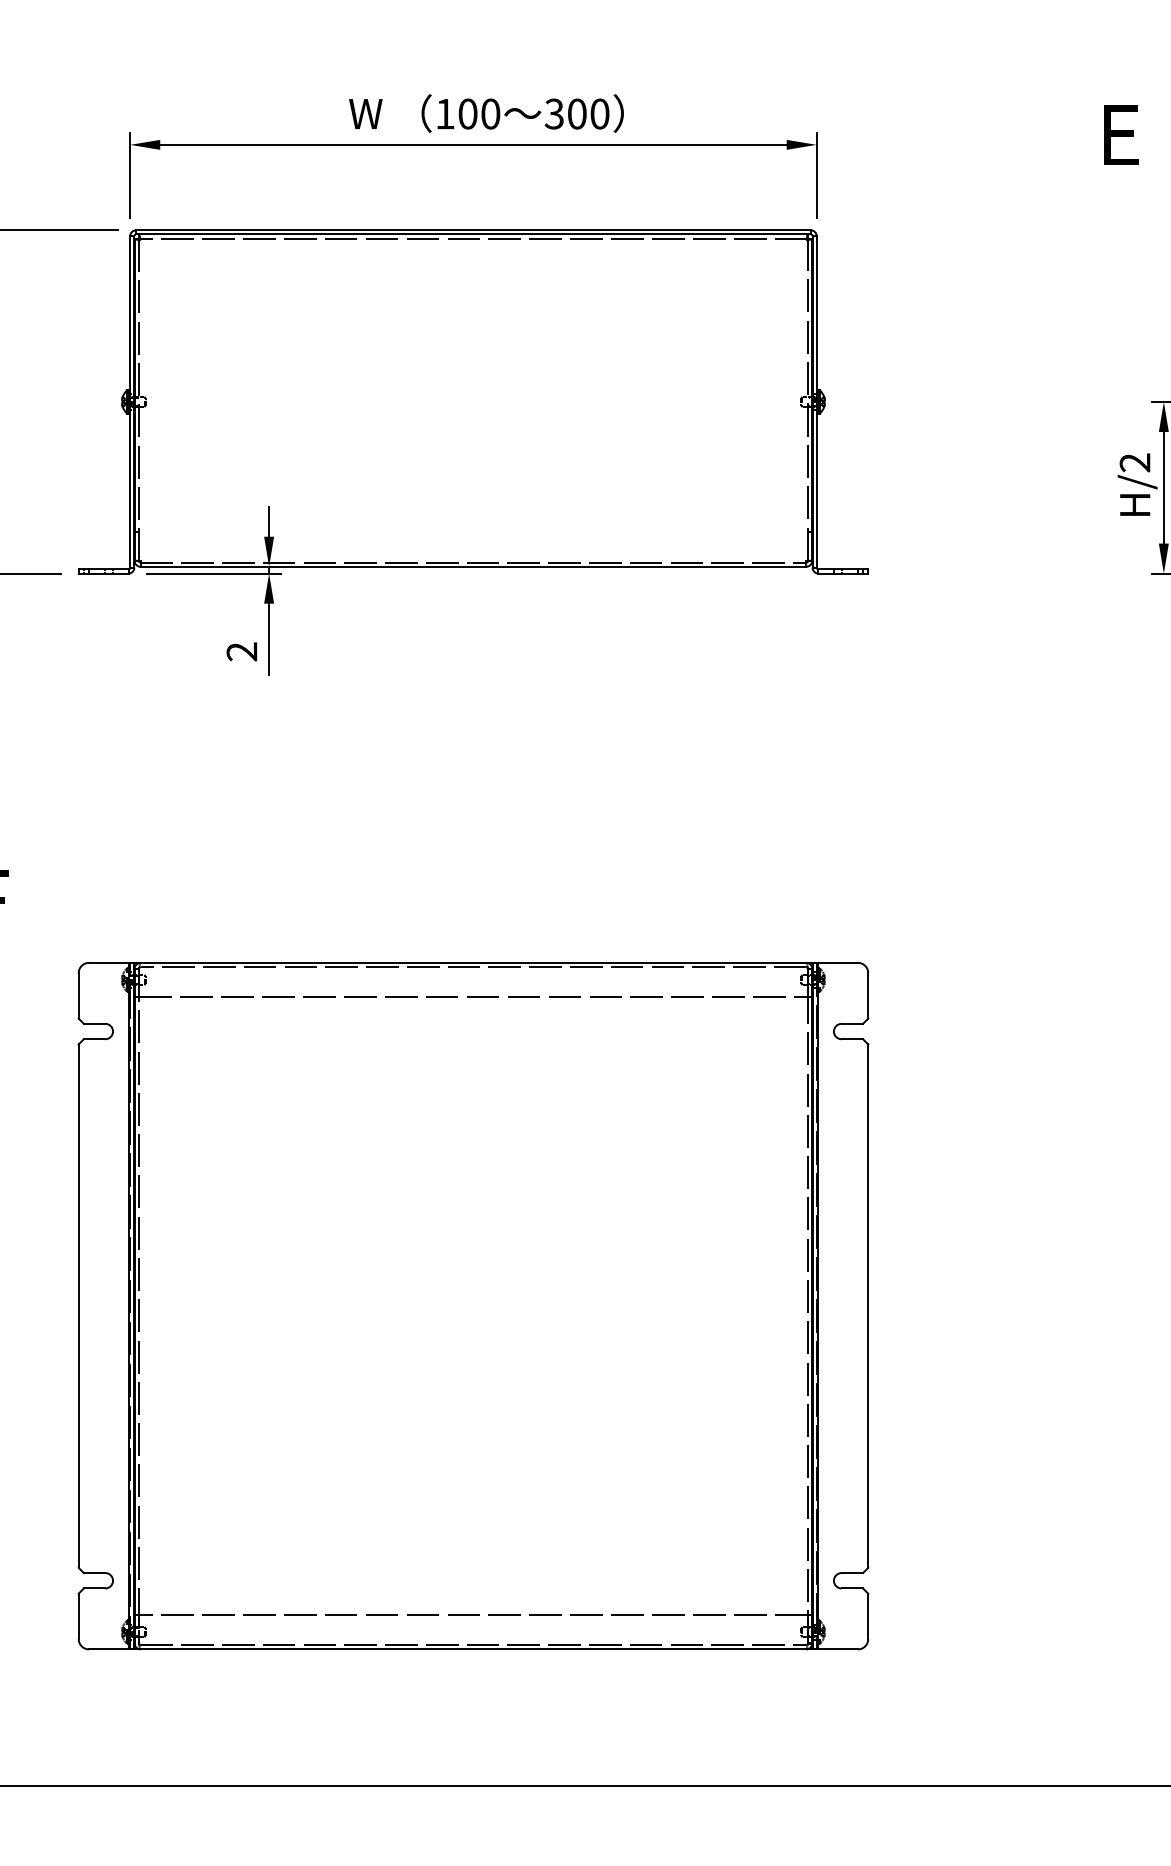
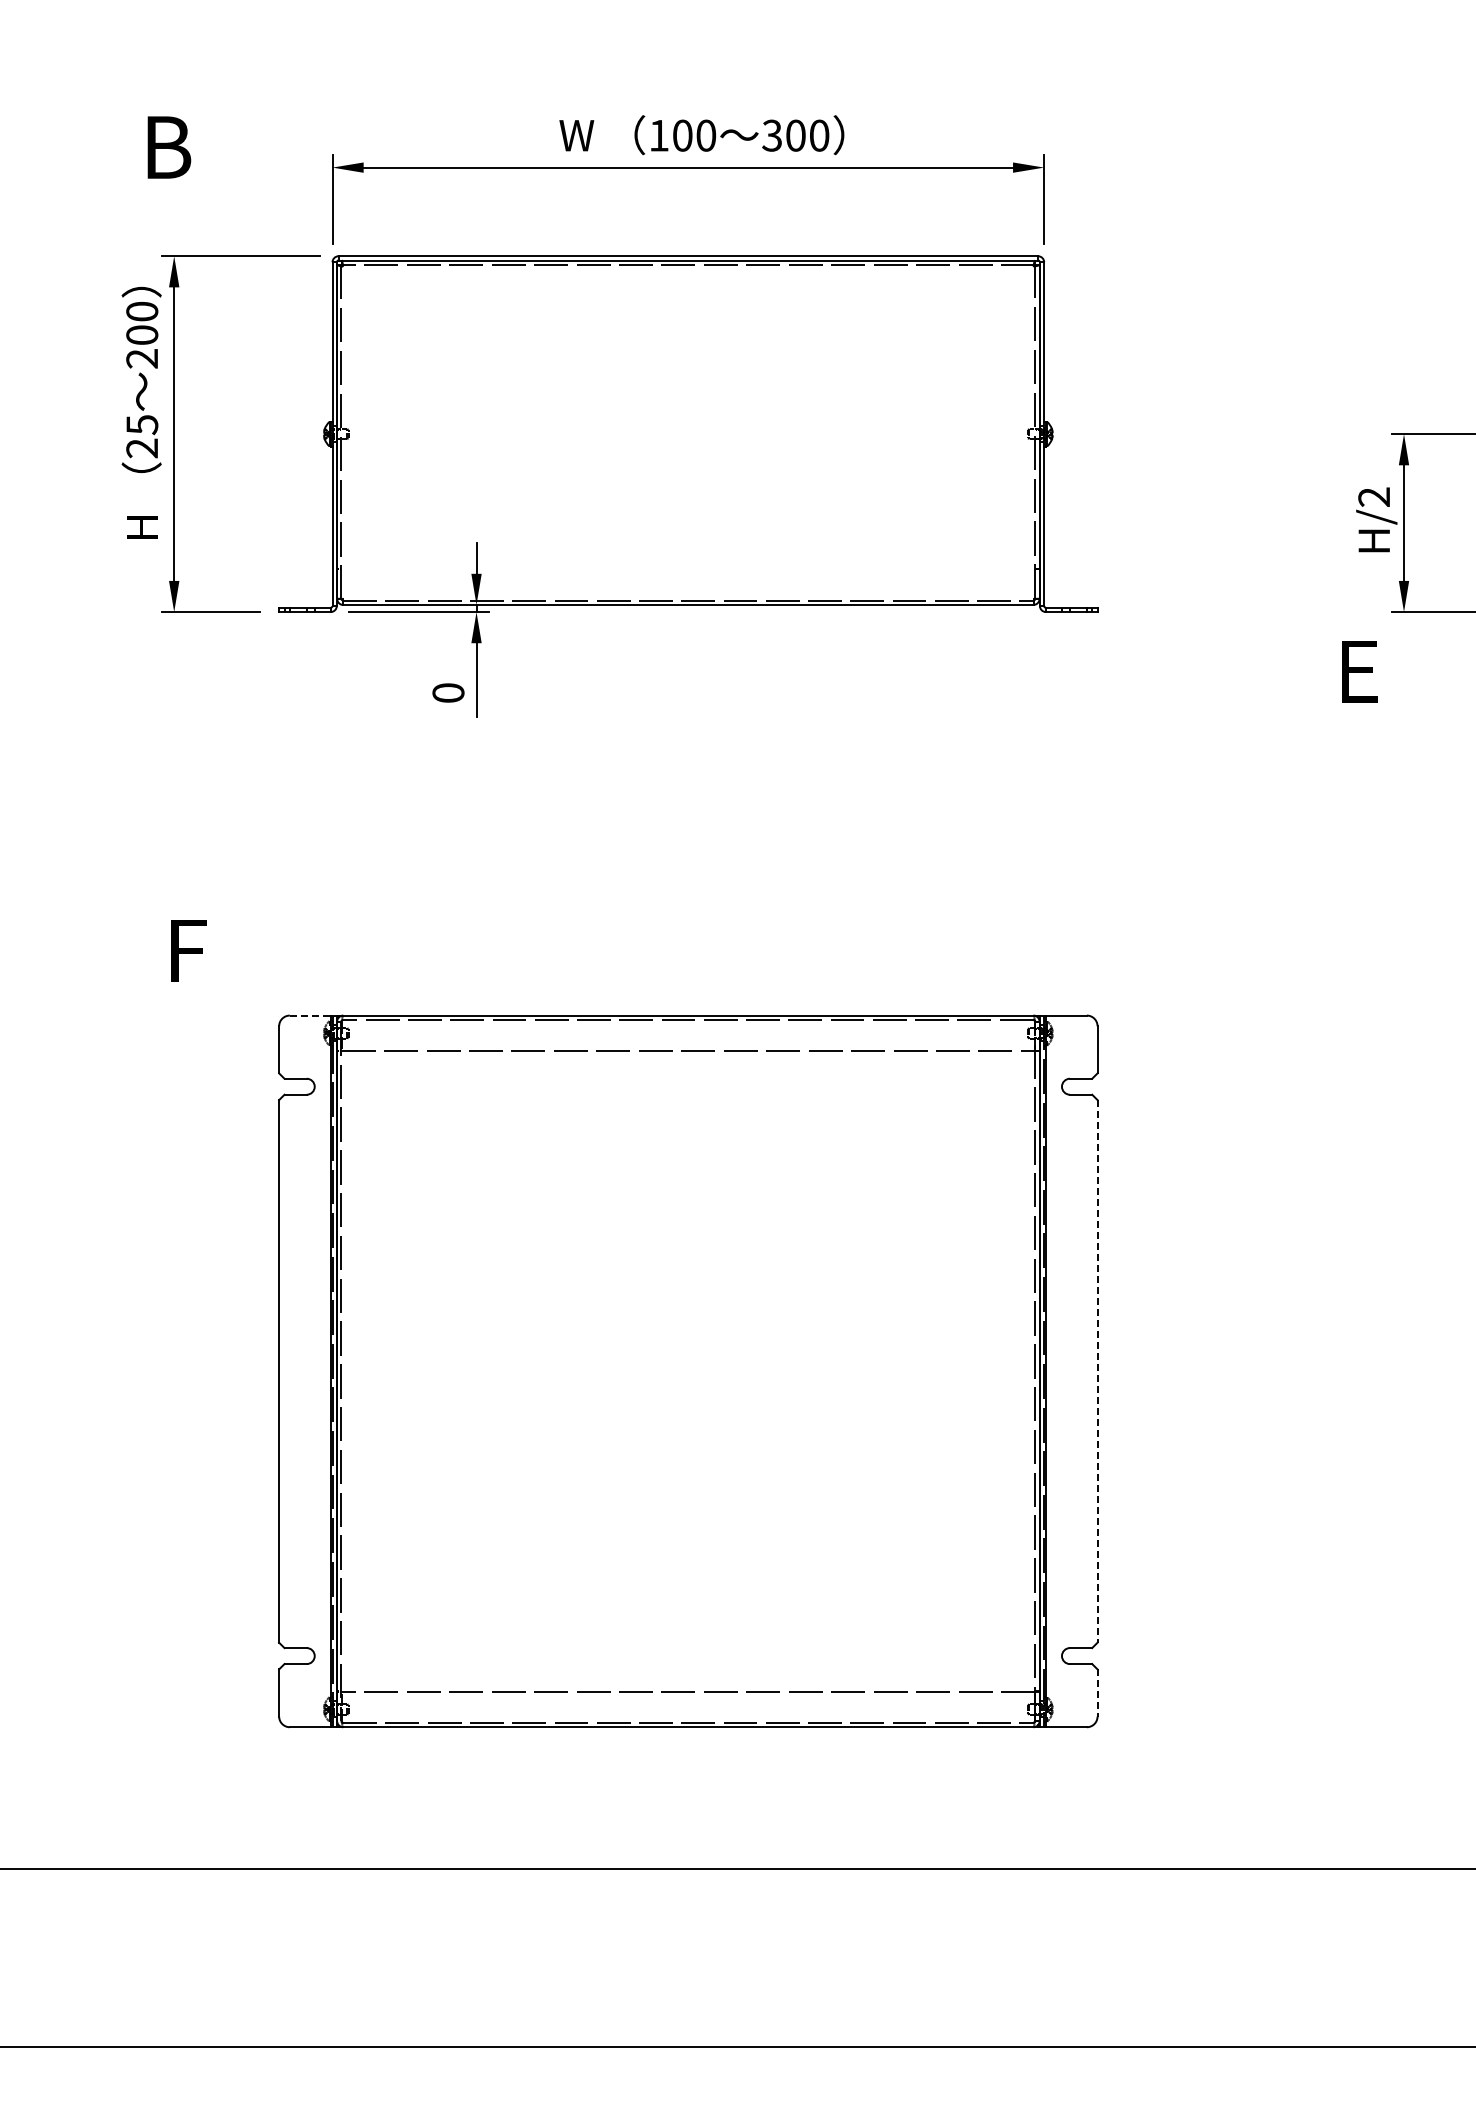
text: (1120, 135) -> (1359, 671), moved
text: (242, 651) -> (448, 692), 2 -> 0
line: (108, 962) -> (310, 1015), solid -> dashed
line: (868, 1306) -> (1097, 1371), solid -> dashed
line: (868, 1615) -> (1097, 1692), solid -> dashed

